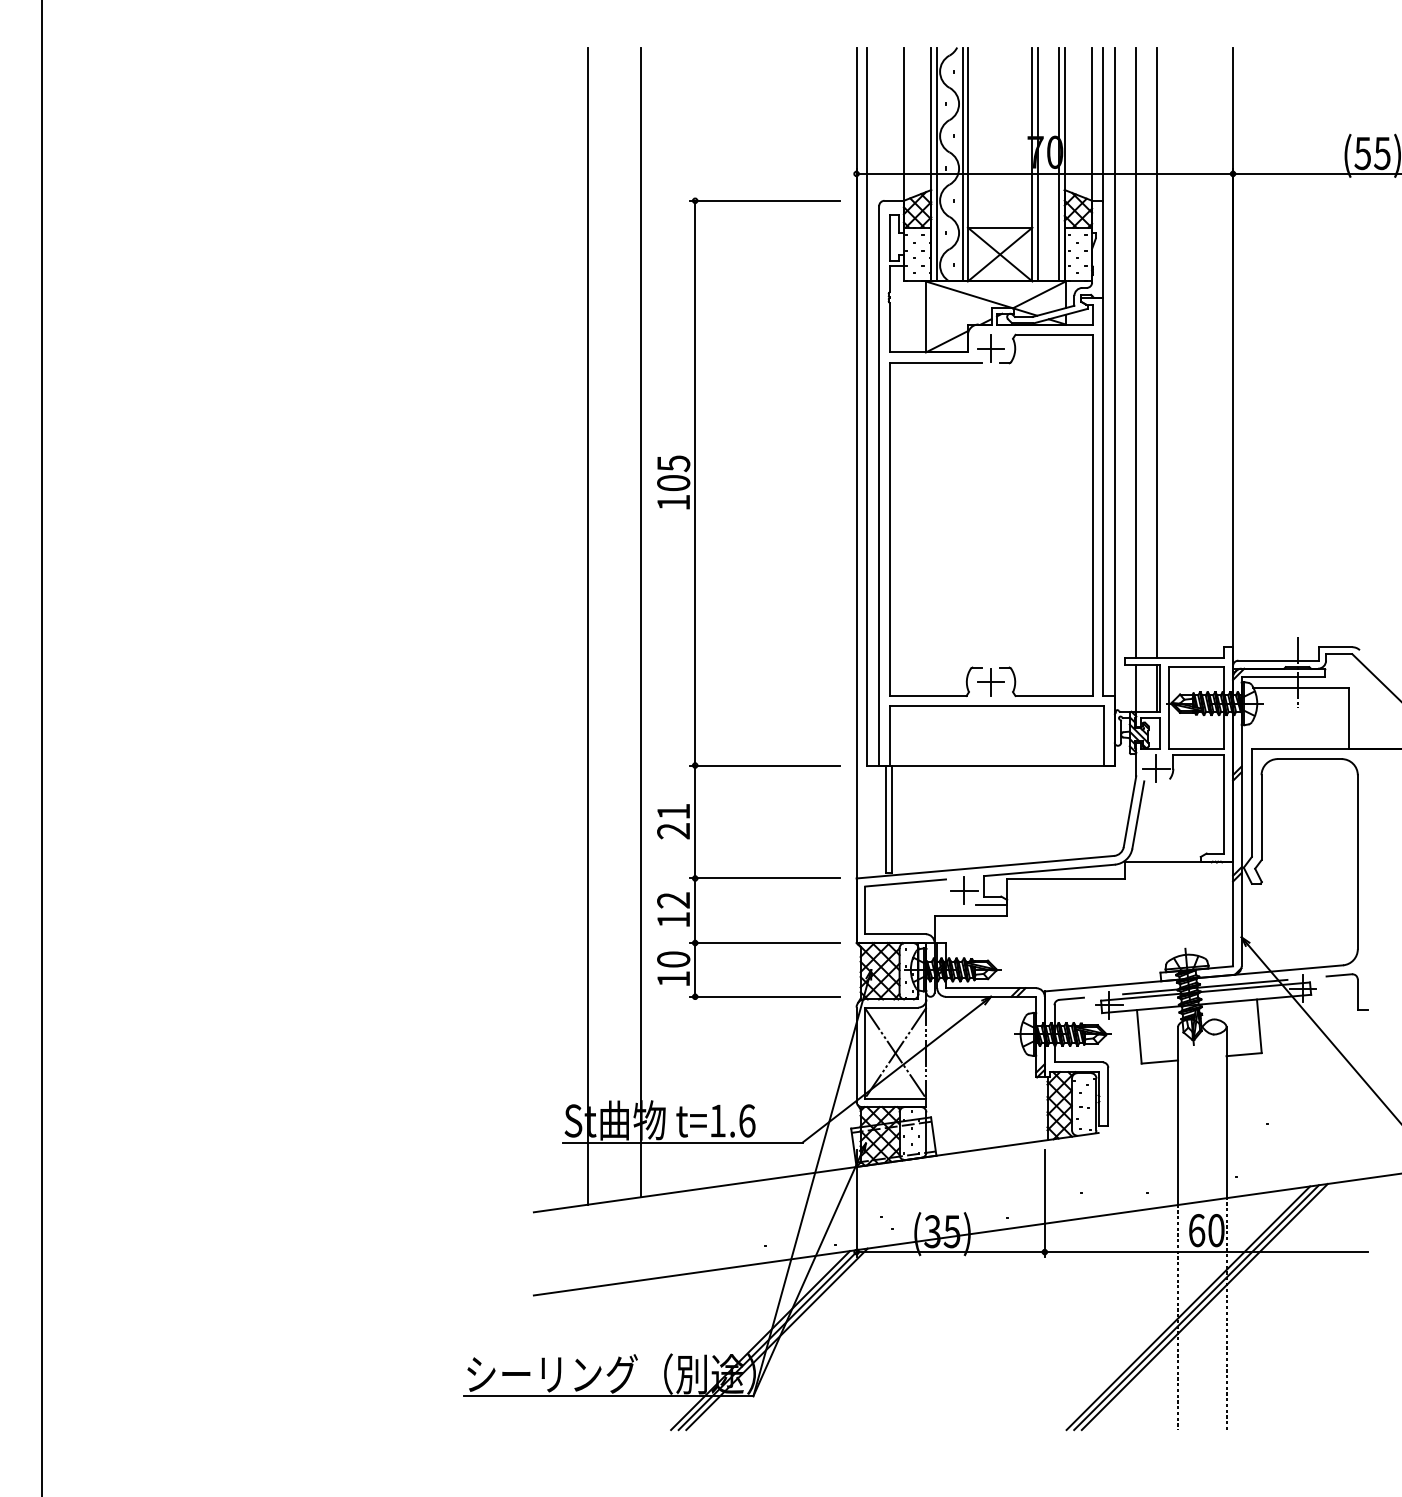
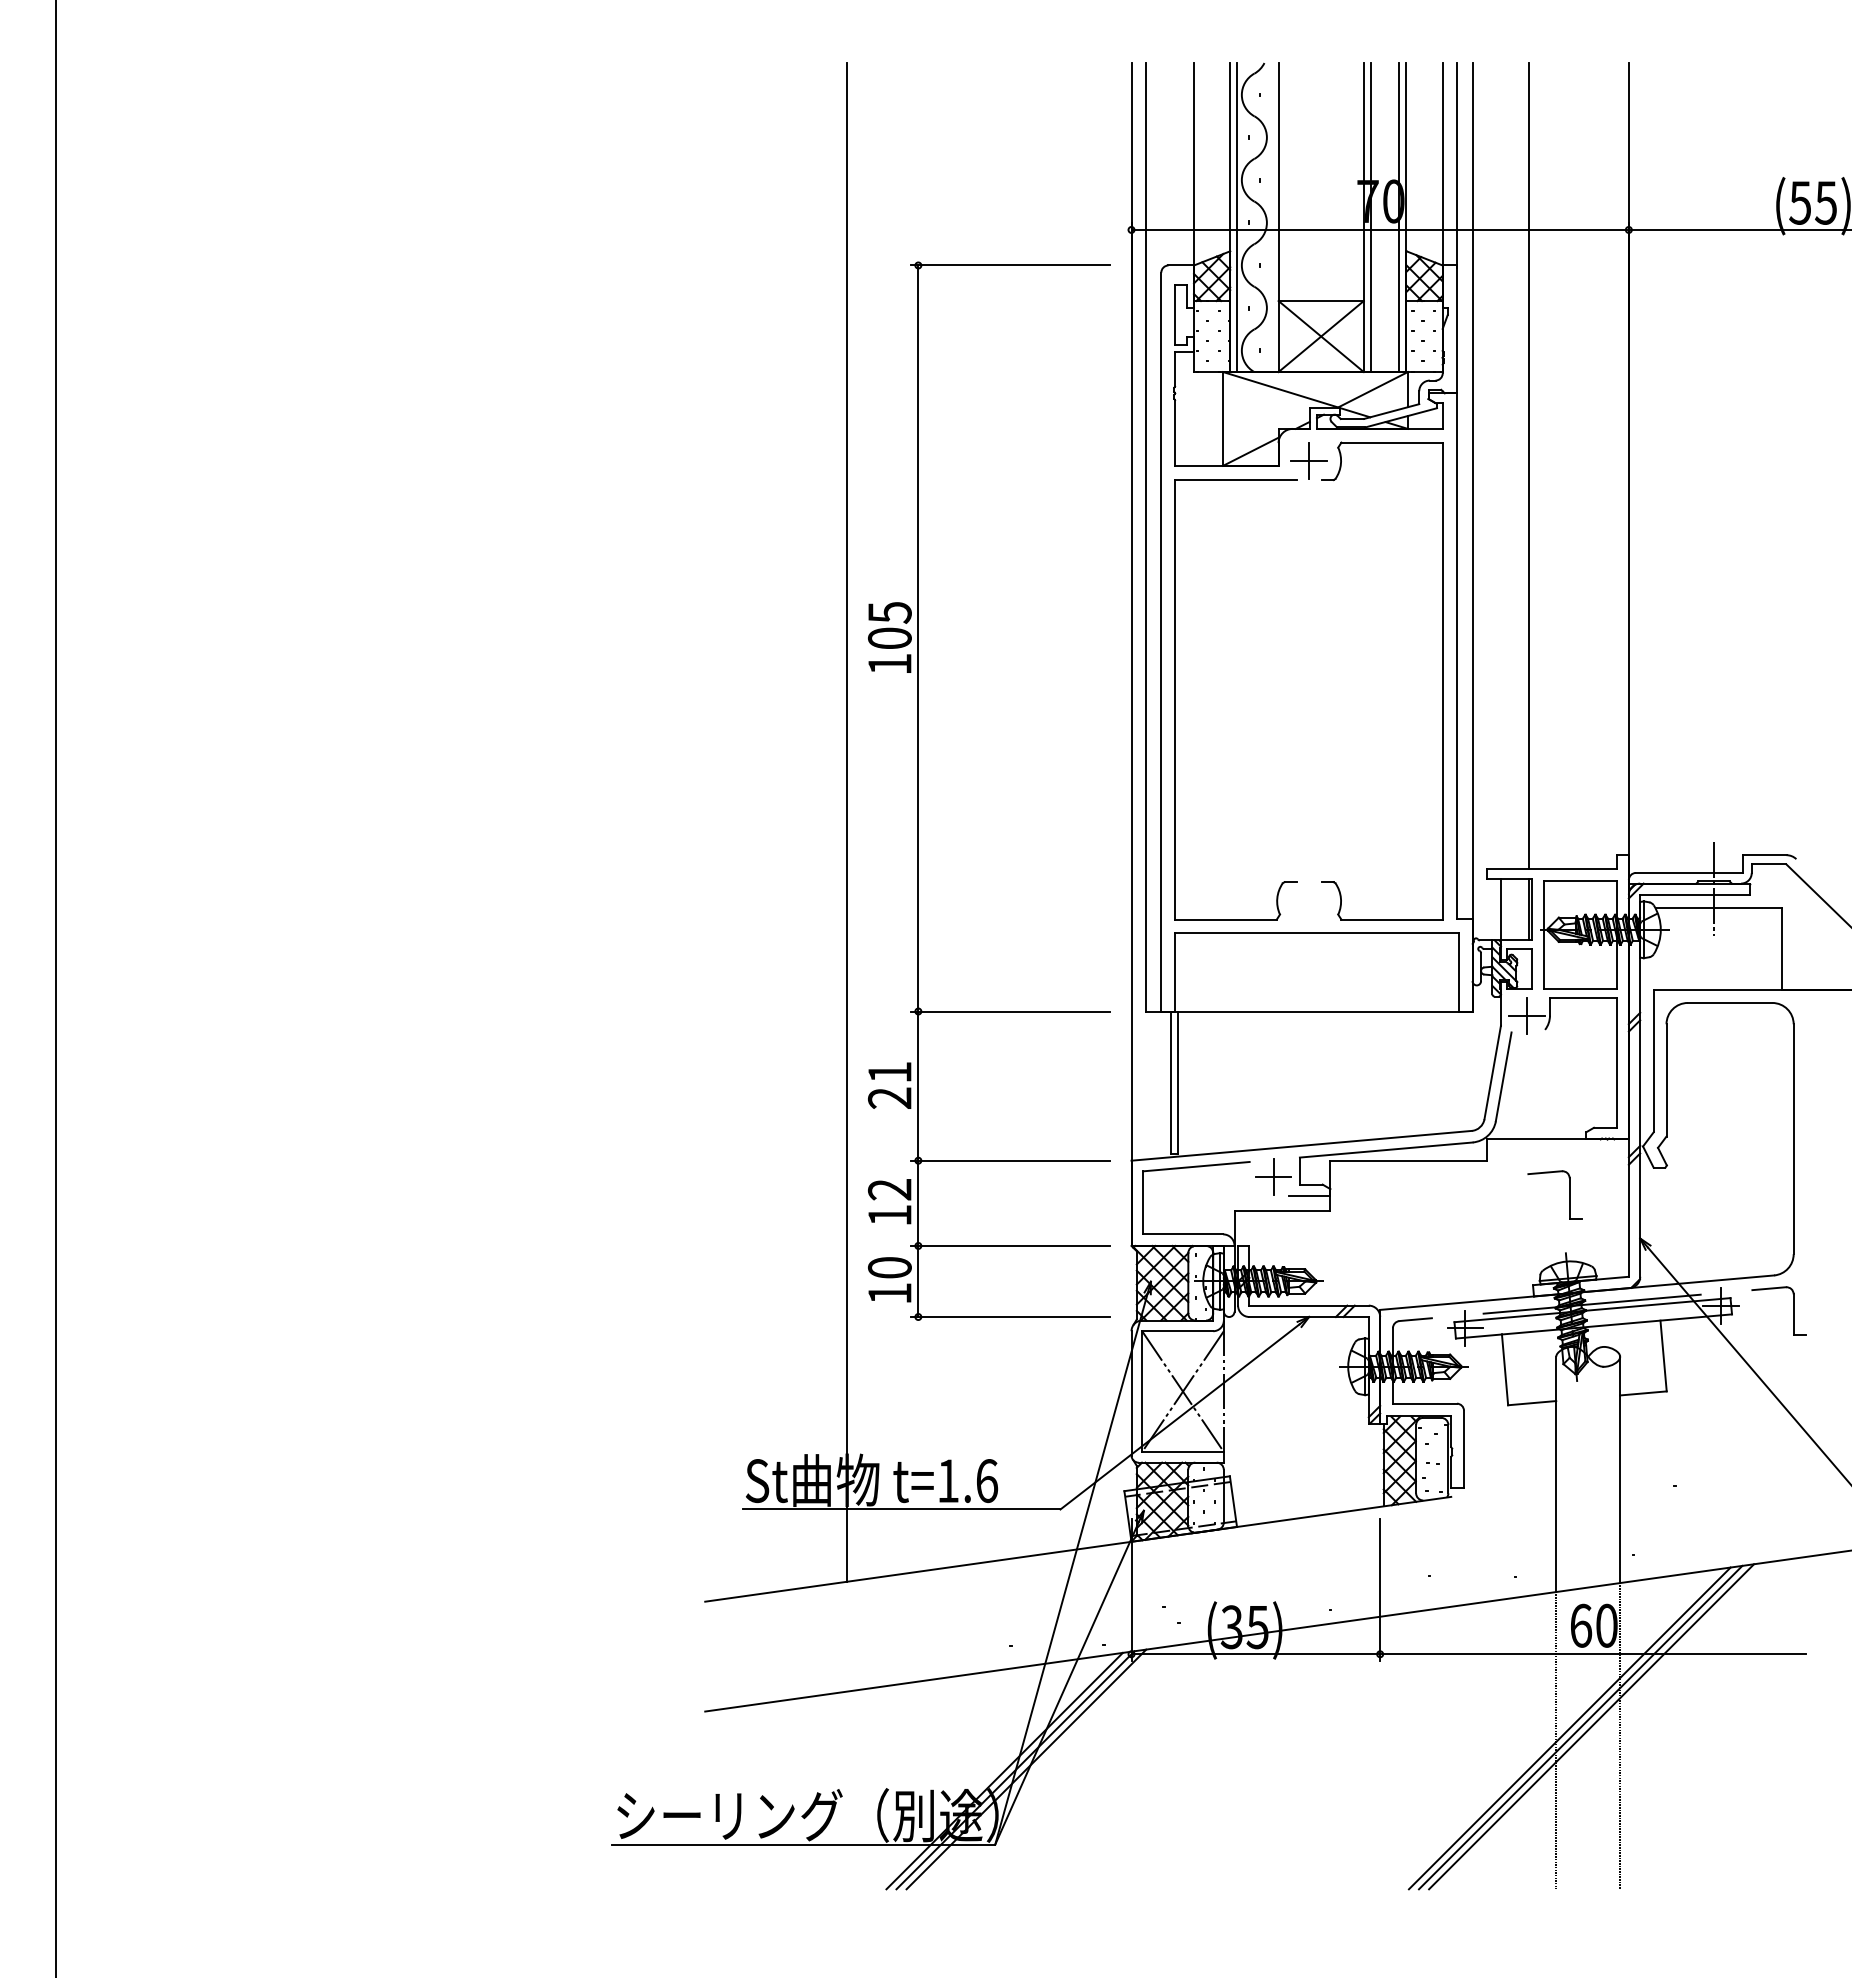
line: (962, 164) -> (1271, 217), removed
line: (1135, 352) -> (1500, 466), removed
line: (587, 626) -> (776, 827), removed
part: (990, 682) -> (1308, 901), removed
part: (1188, 904) -> (1569, 1194), added

